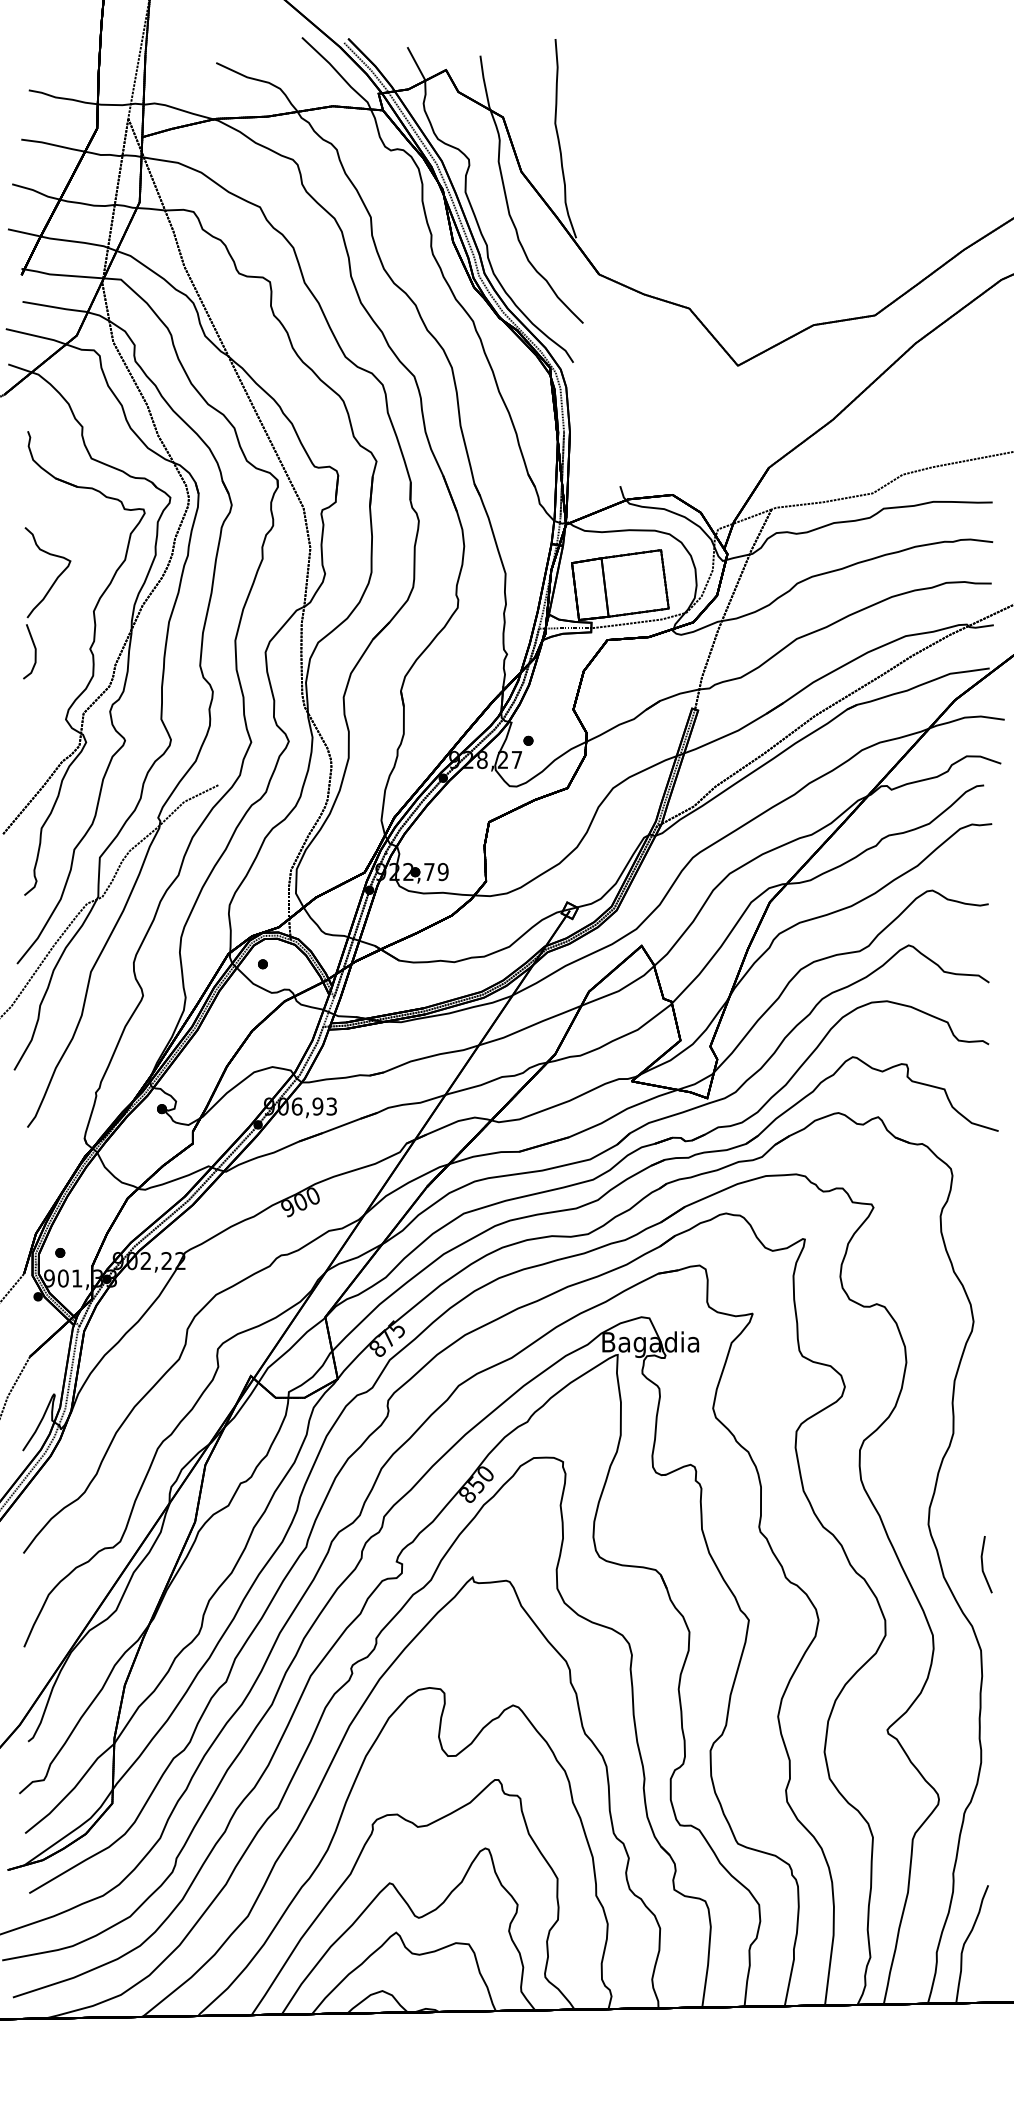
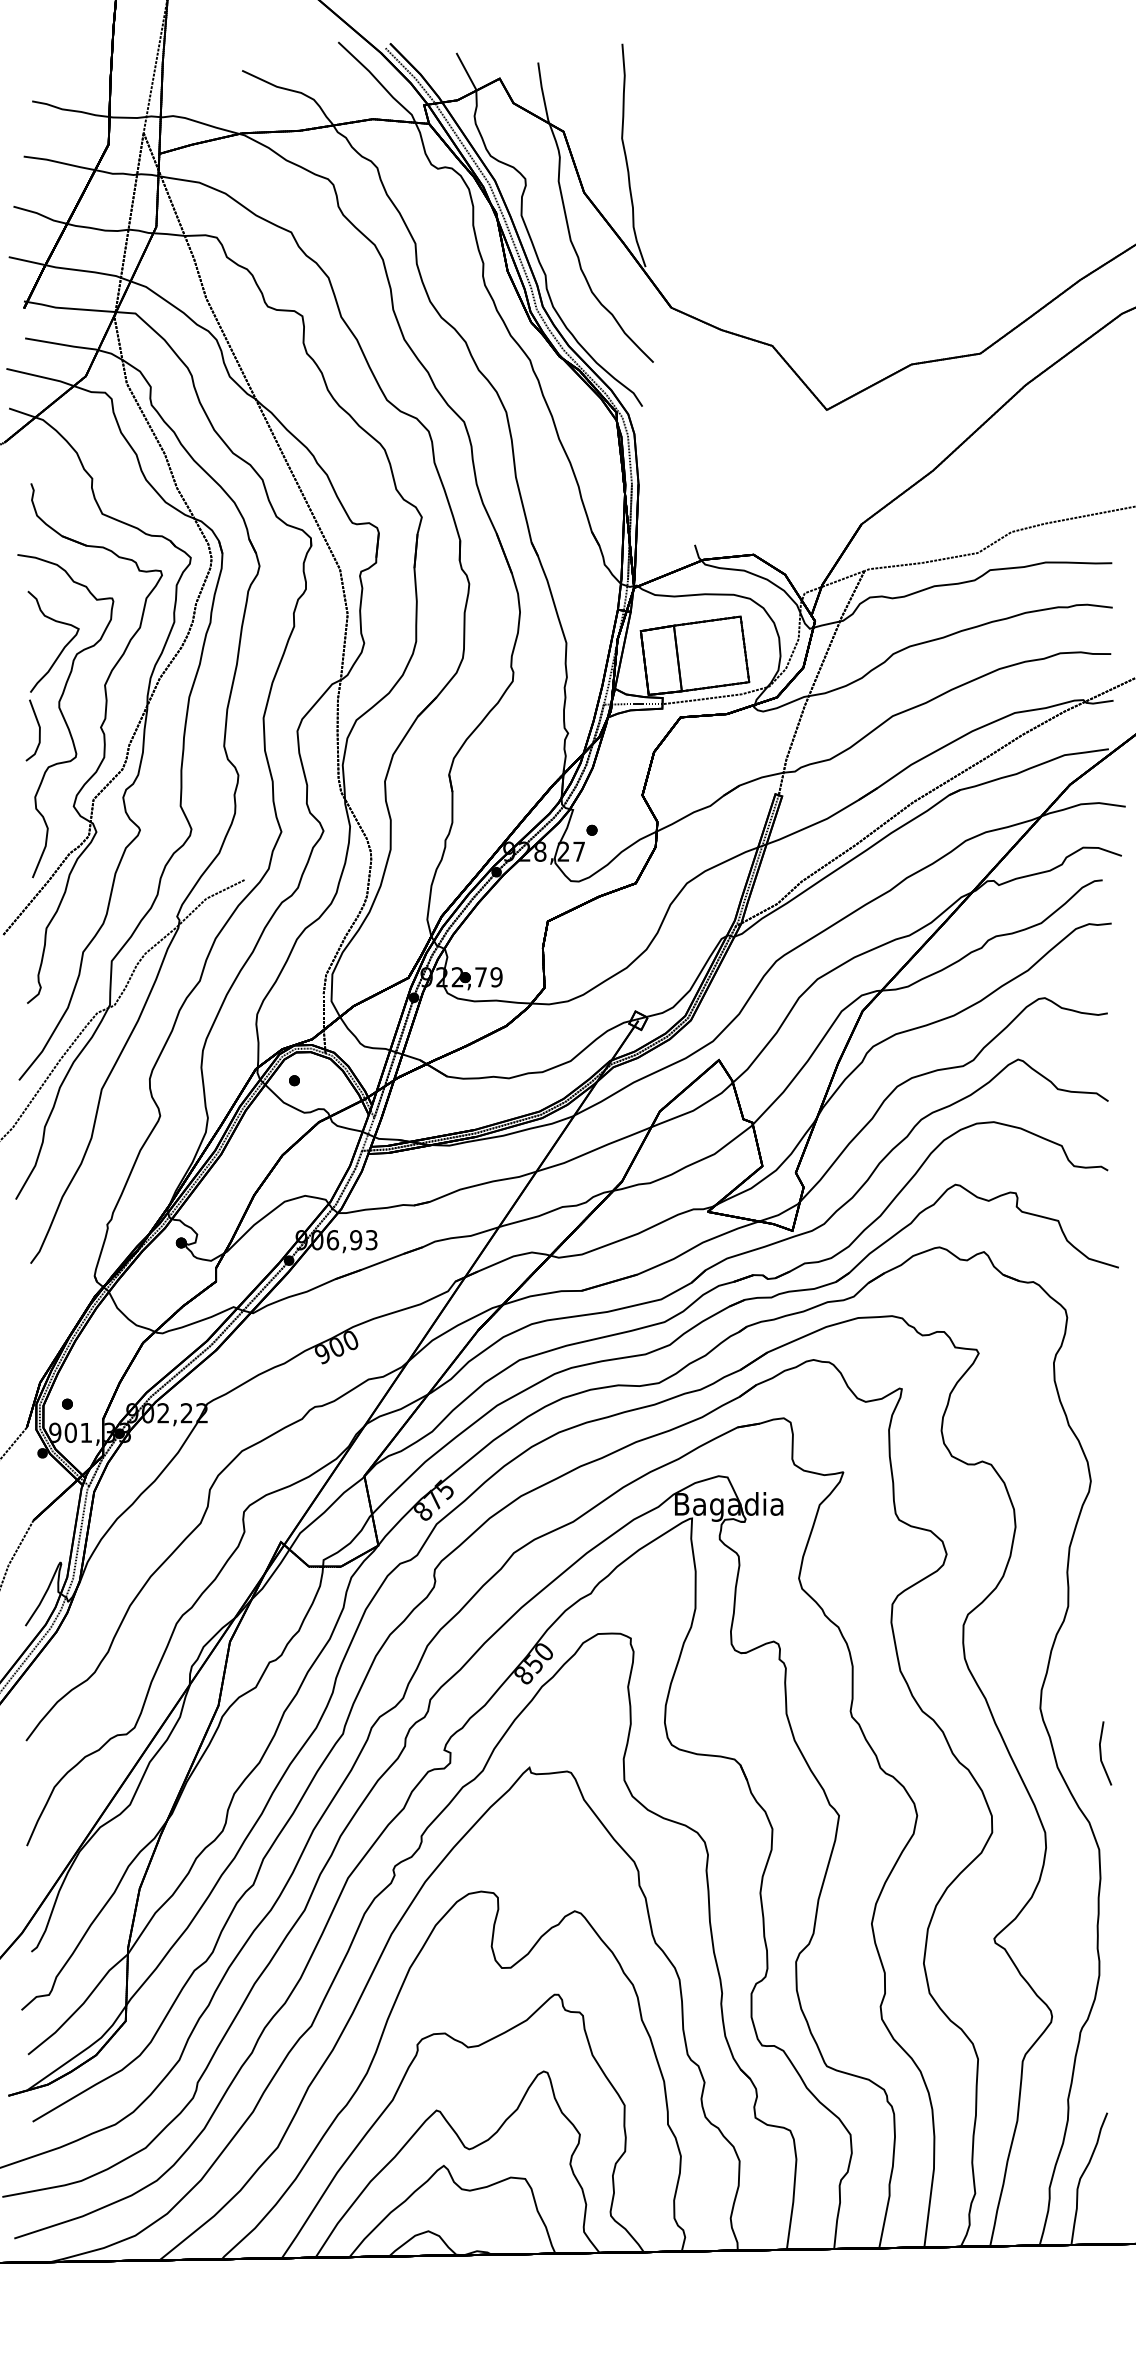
curve: (57, 638) -> (64, 715), added

